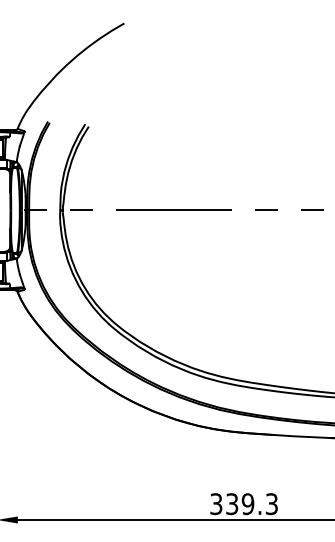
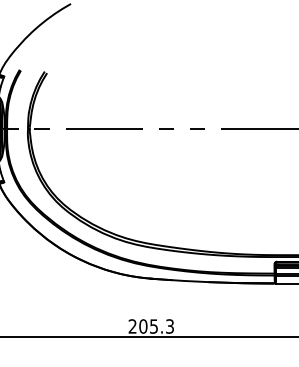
text: (232, 504) -> (143, 326), 339.3 -> 205.3

